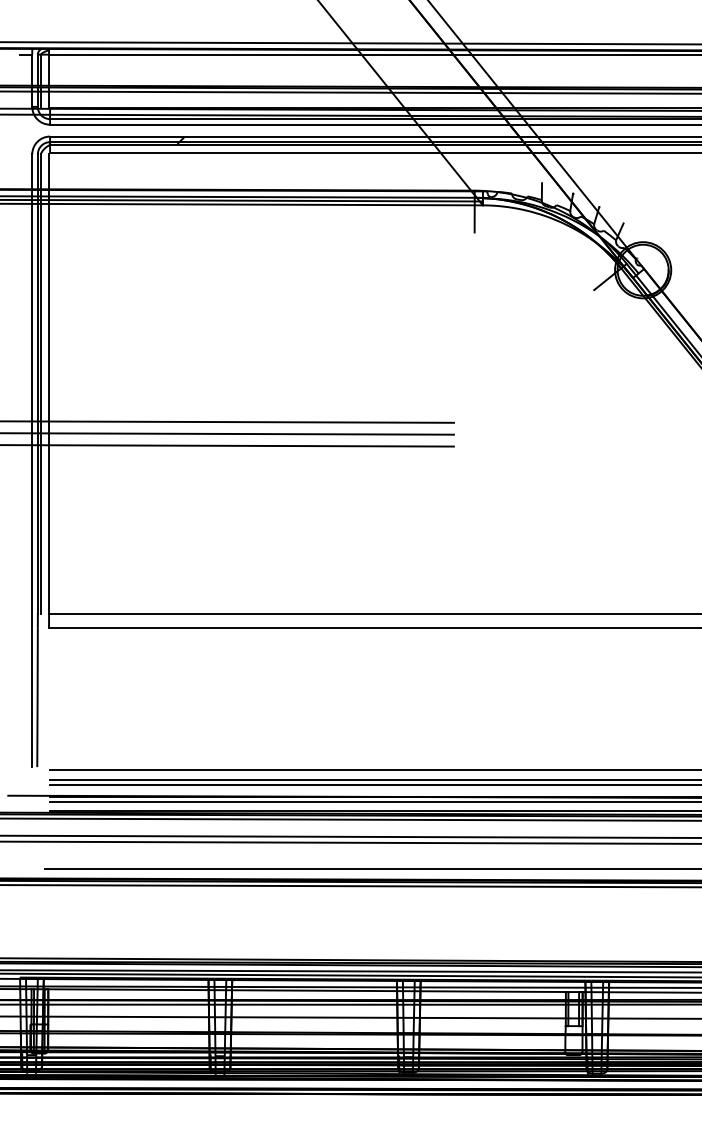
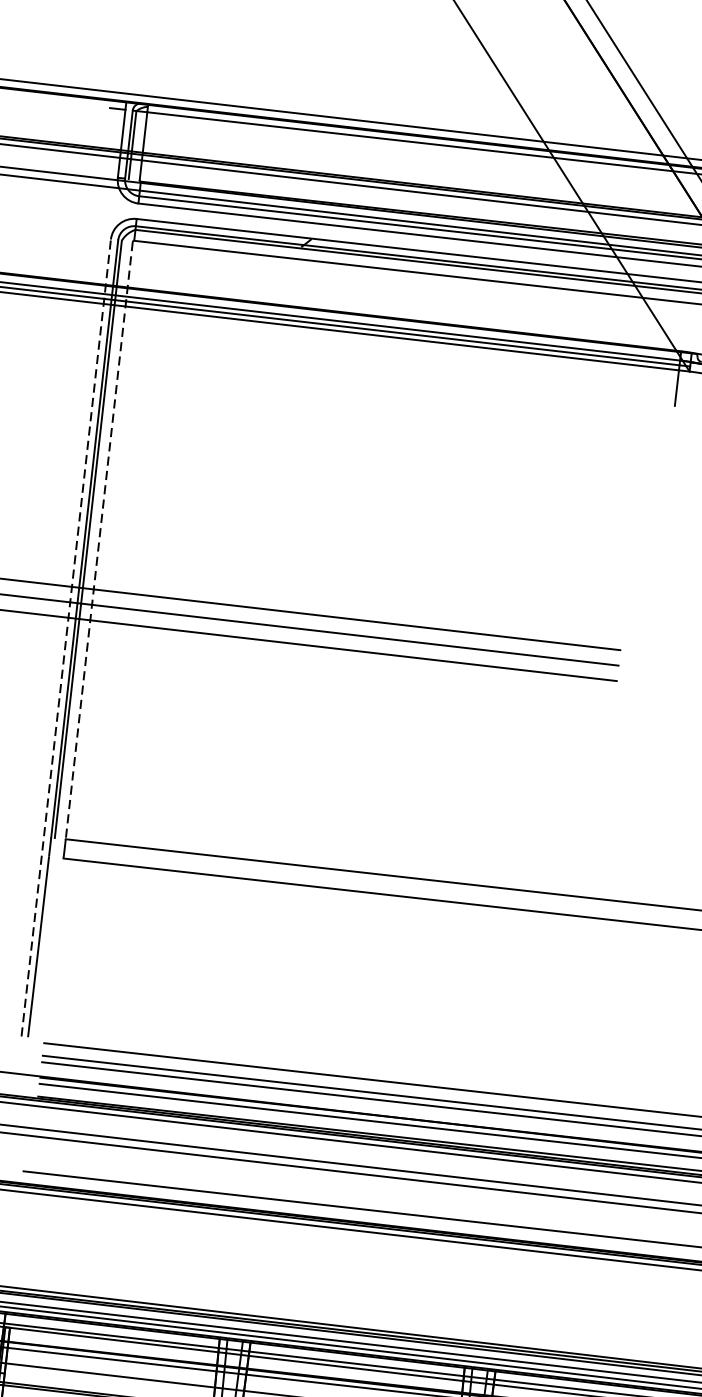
line: (49, 383) -> (99, 540), solid -> dashed
line: (32, 460) -> (66, 637), solid -> dashed

